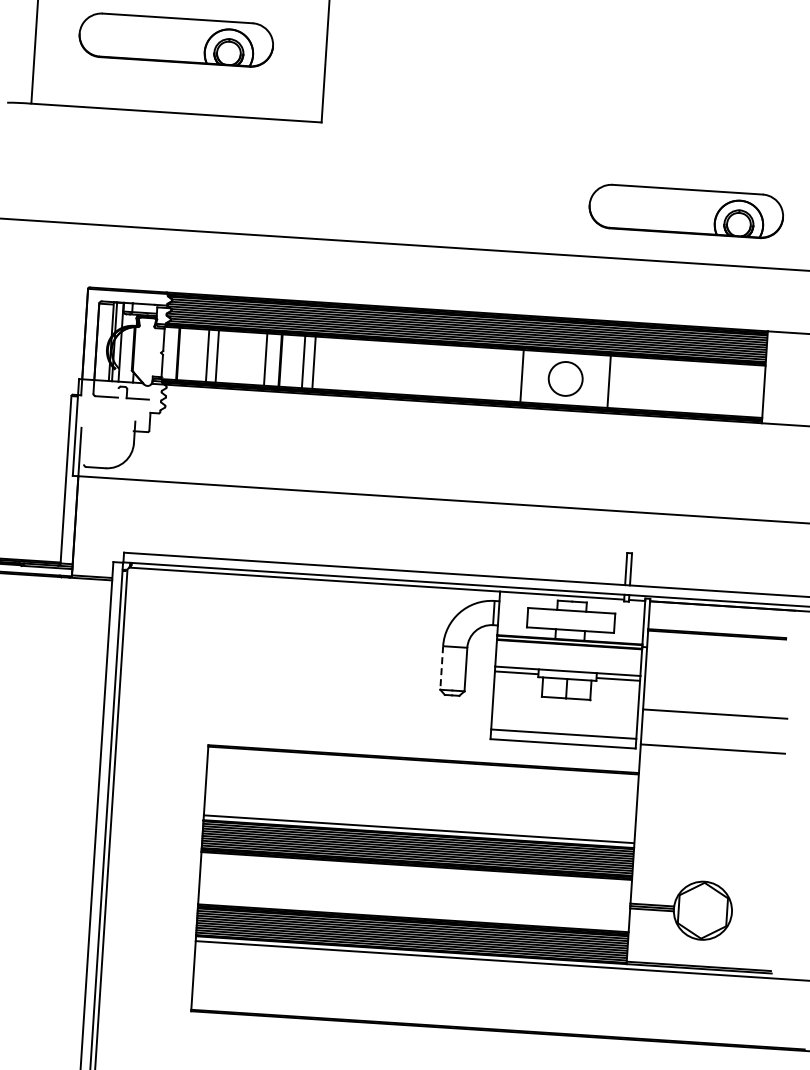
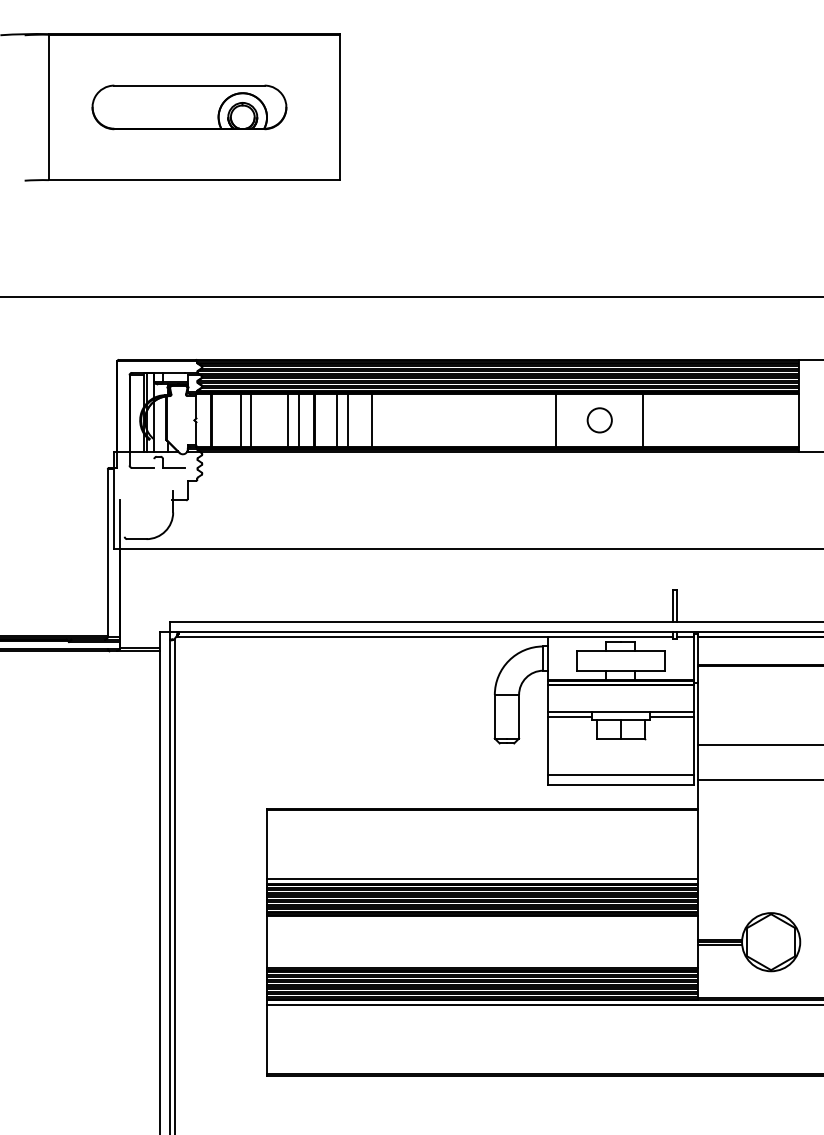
part: (686, 211) -> (709, 245), removed
line: (253, 358) -> (287, 420), added
line: (337, 364) -> (371, 420), added
circle: (565, 379) -> (599, 420), size x0.71
line: (441, 667) -> (494, 716), dashed -> solid

